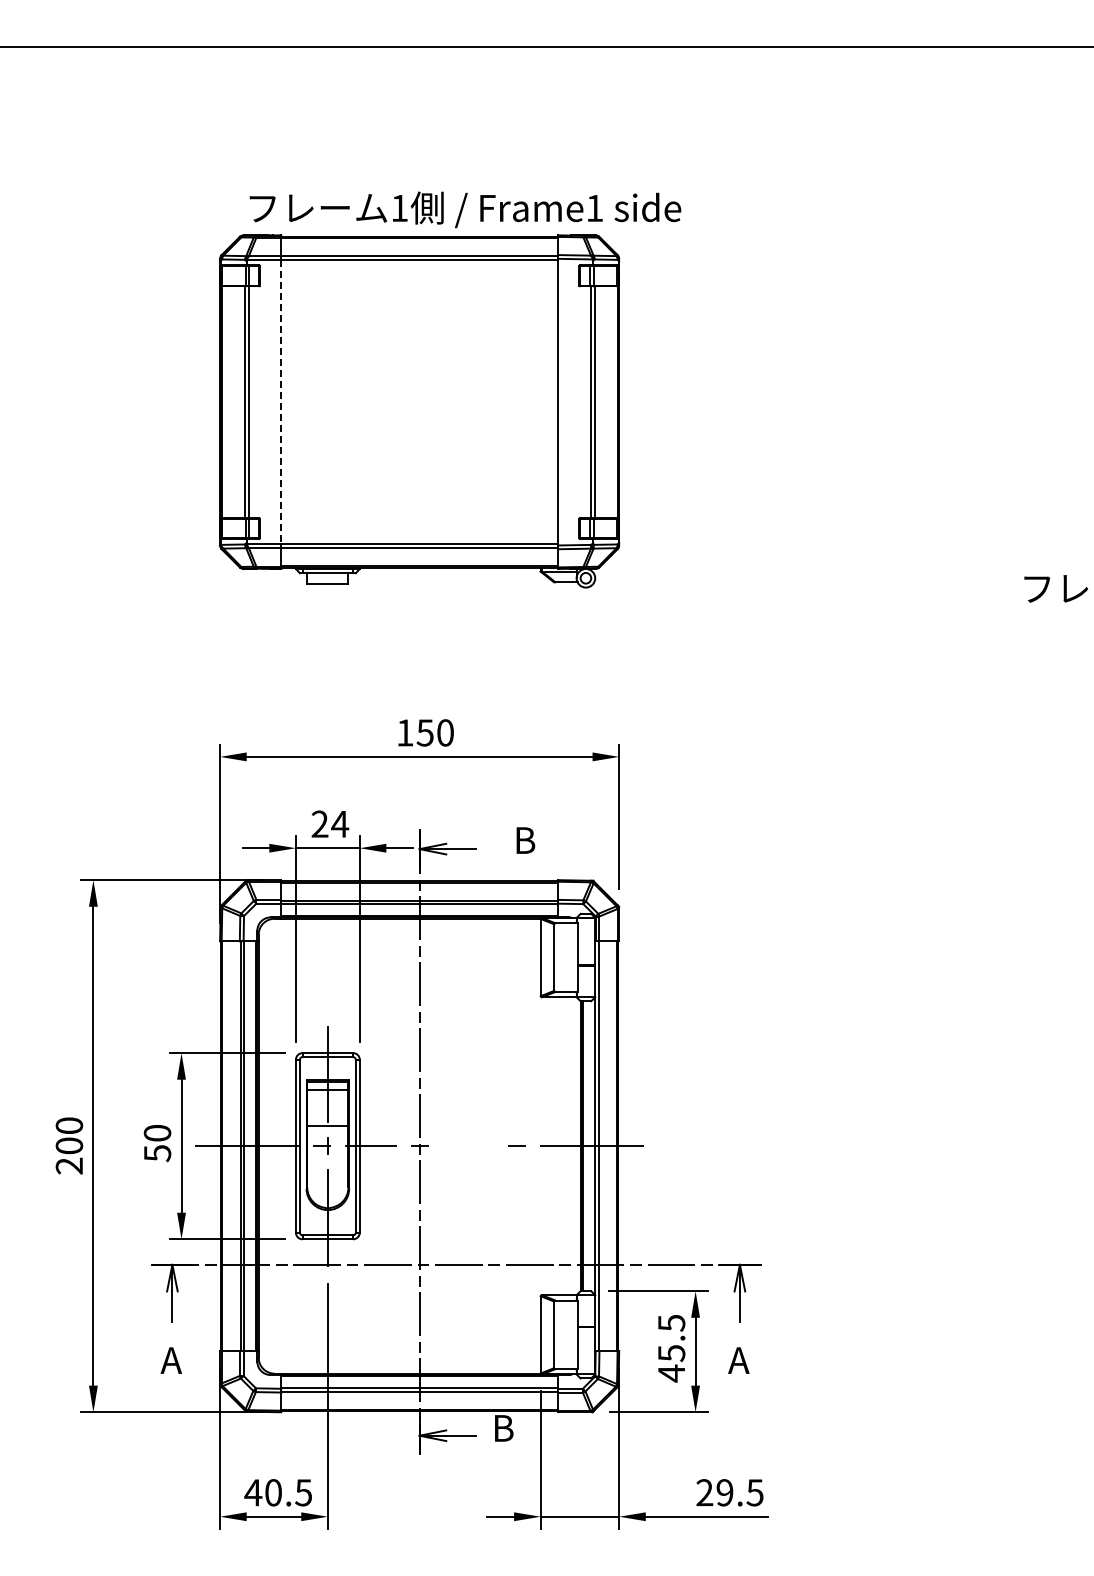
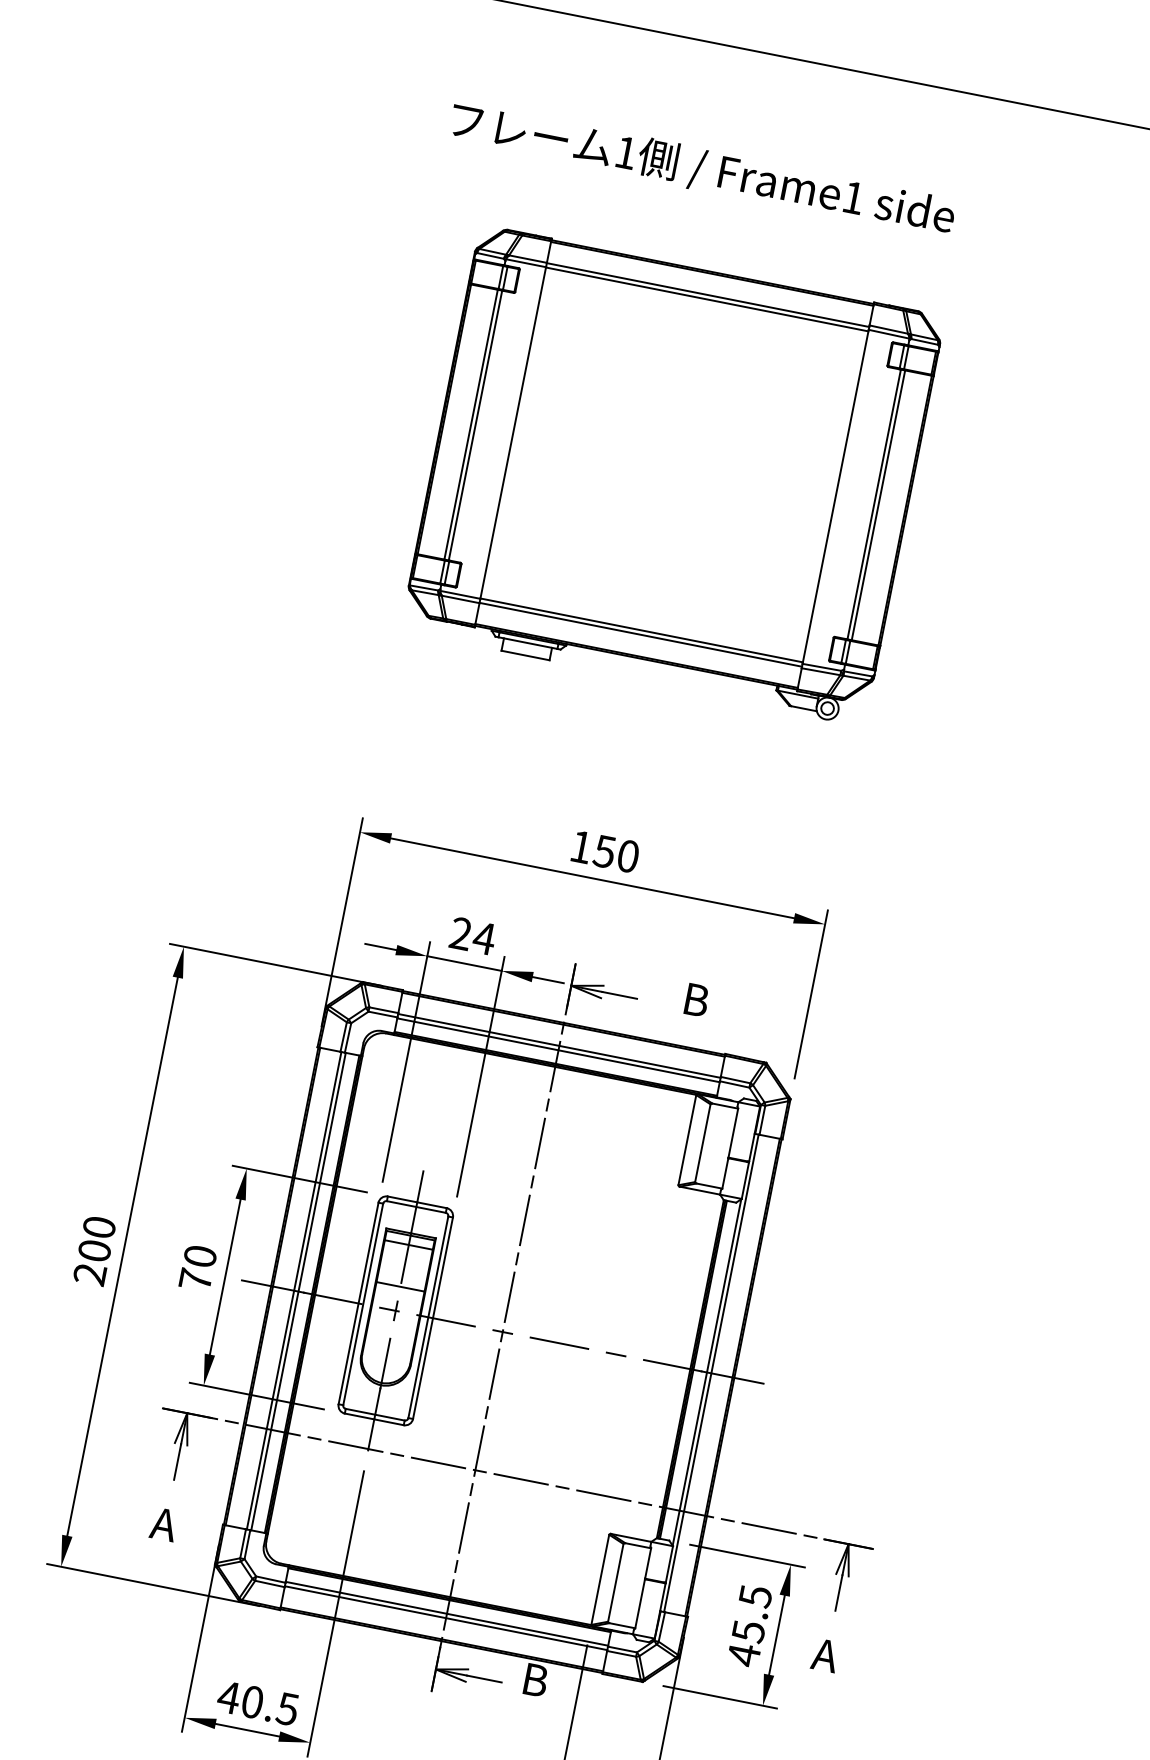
text: (465, 209) -> (702, 169), moved
line: (281, 402) -> (513, 433), dashed -> solid
line: (467, 1146) -> (558, 1343), added
text: (157, 1153) -> (195, 1280), 50 -> 70

